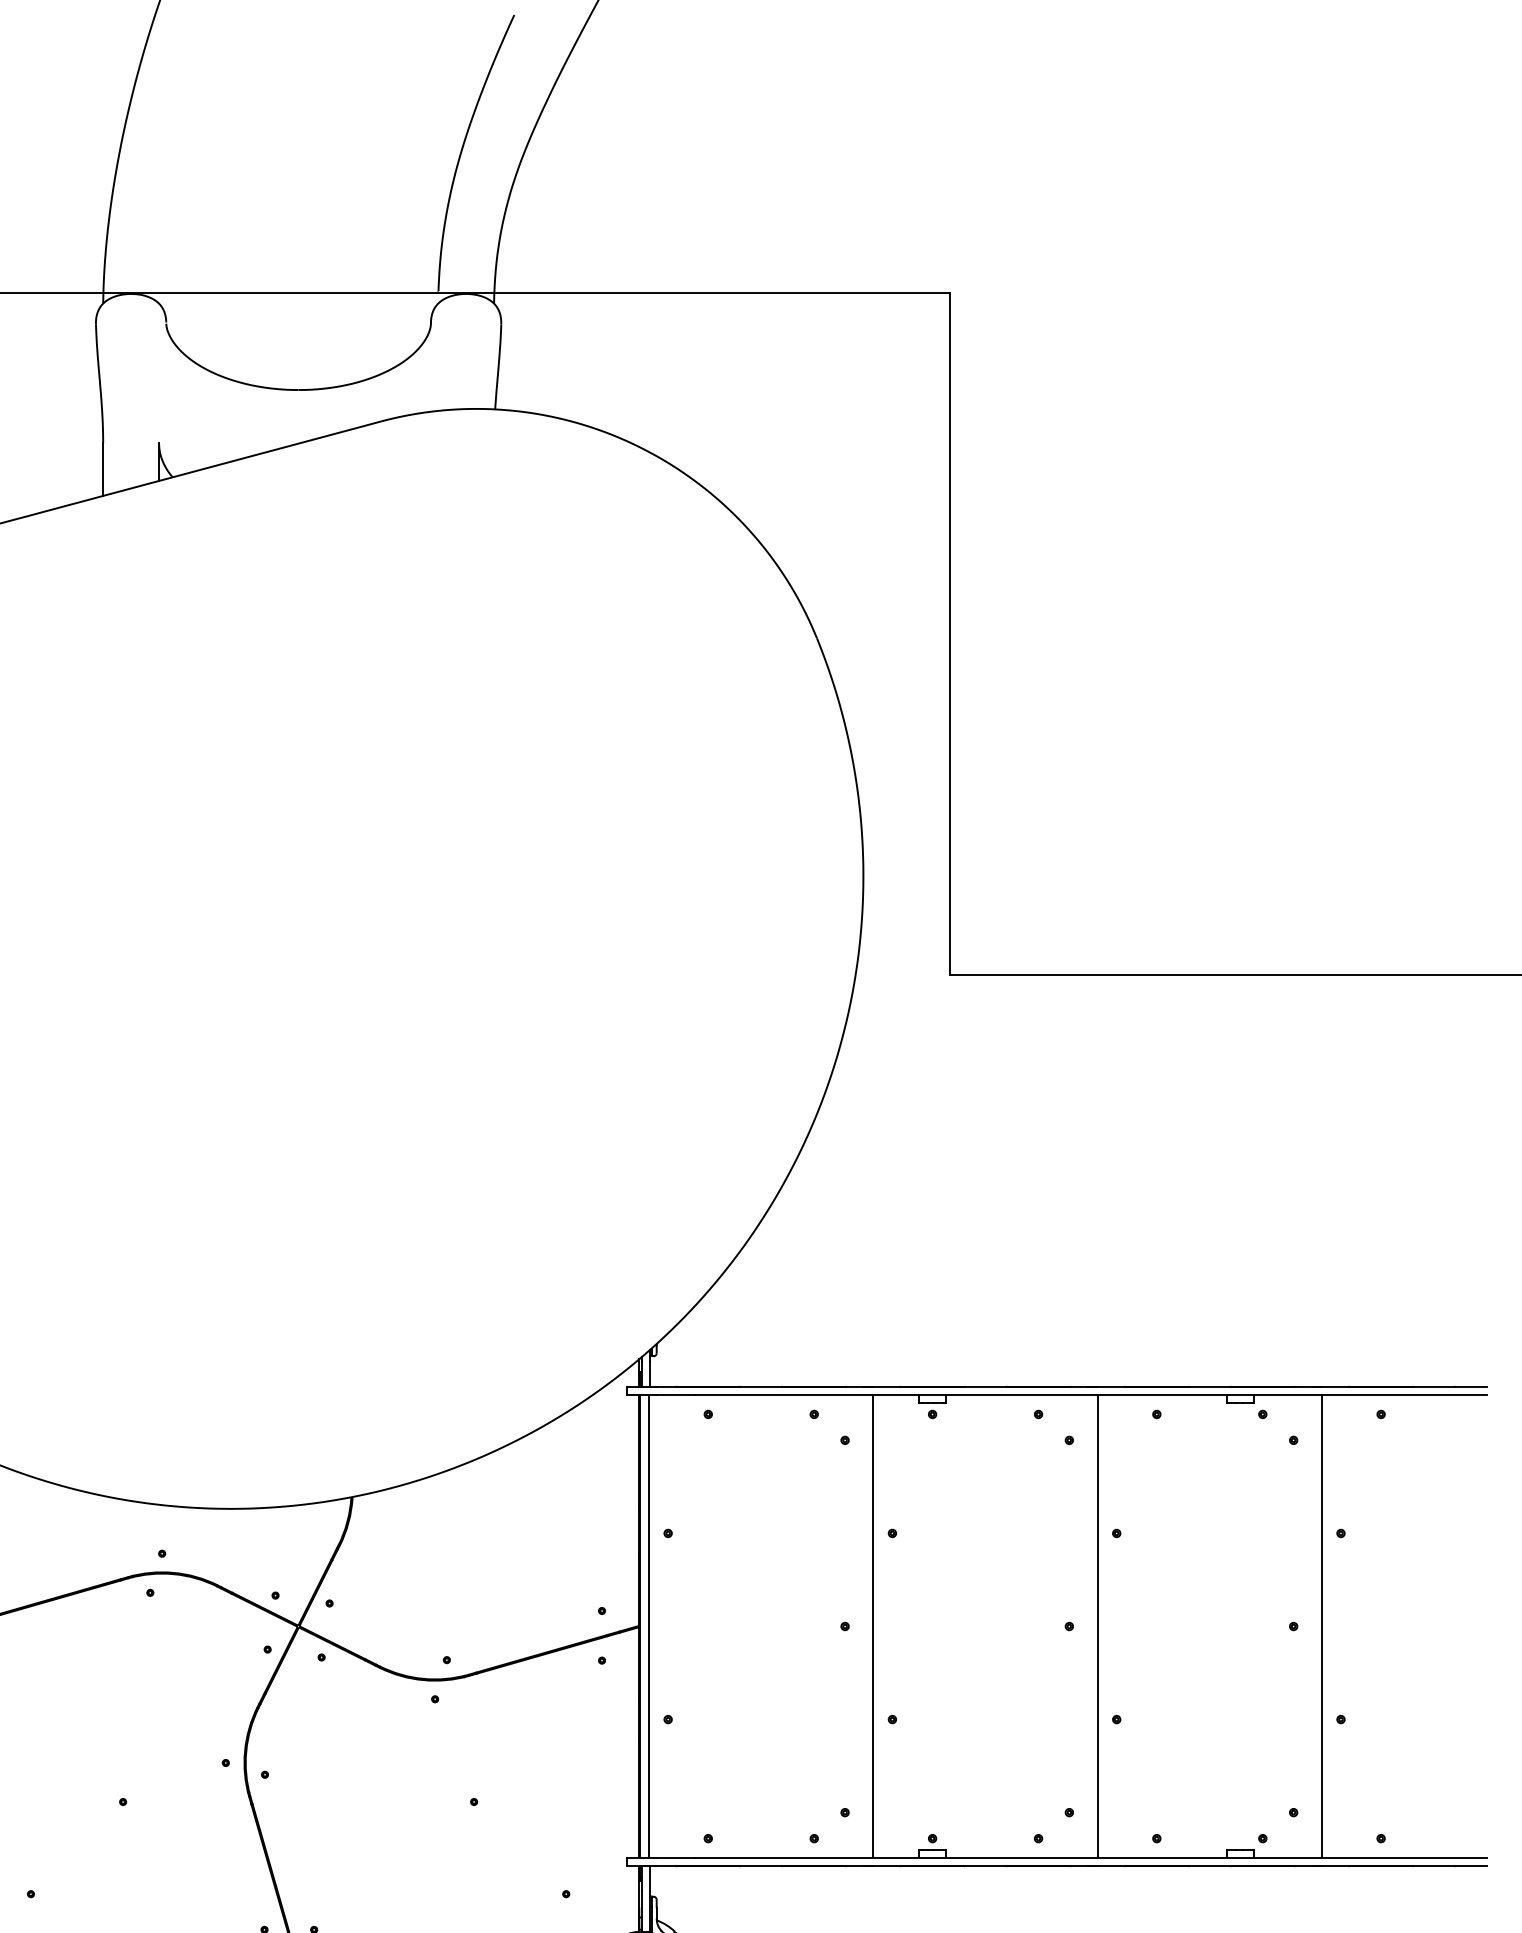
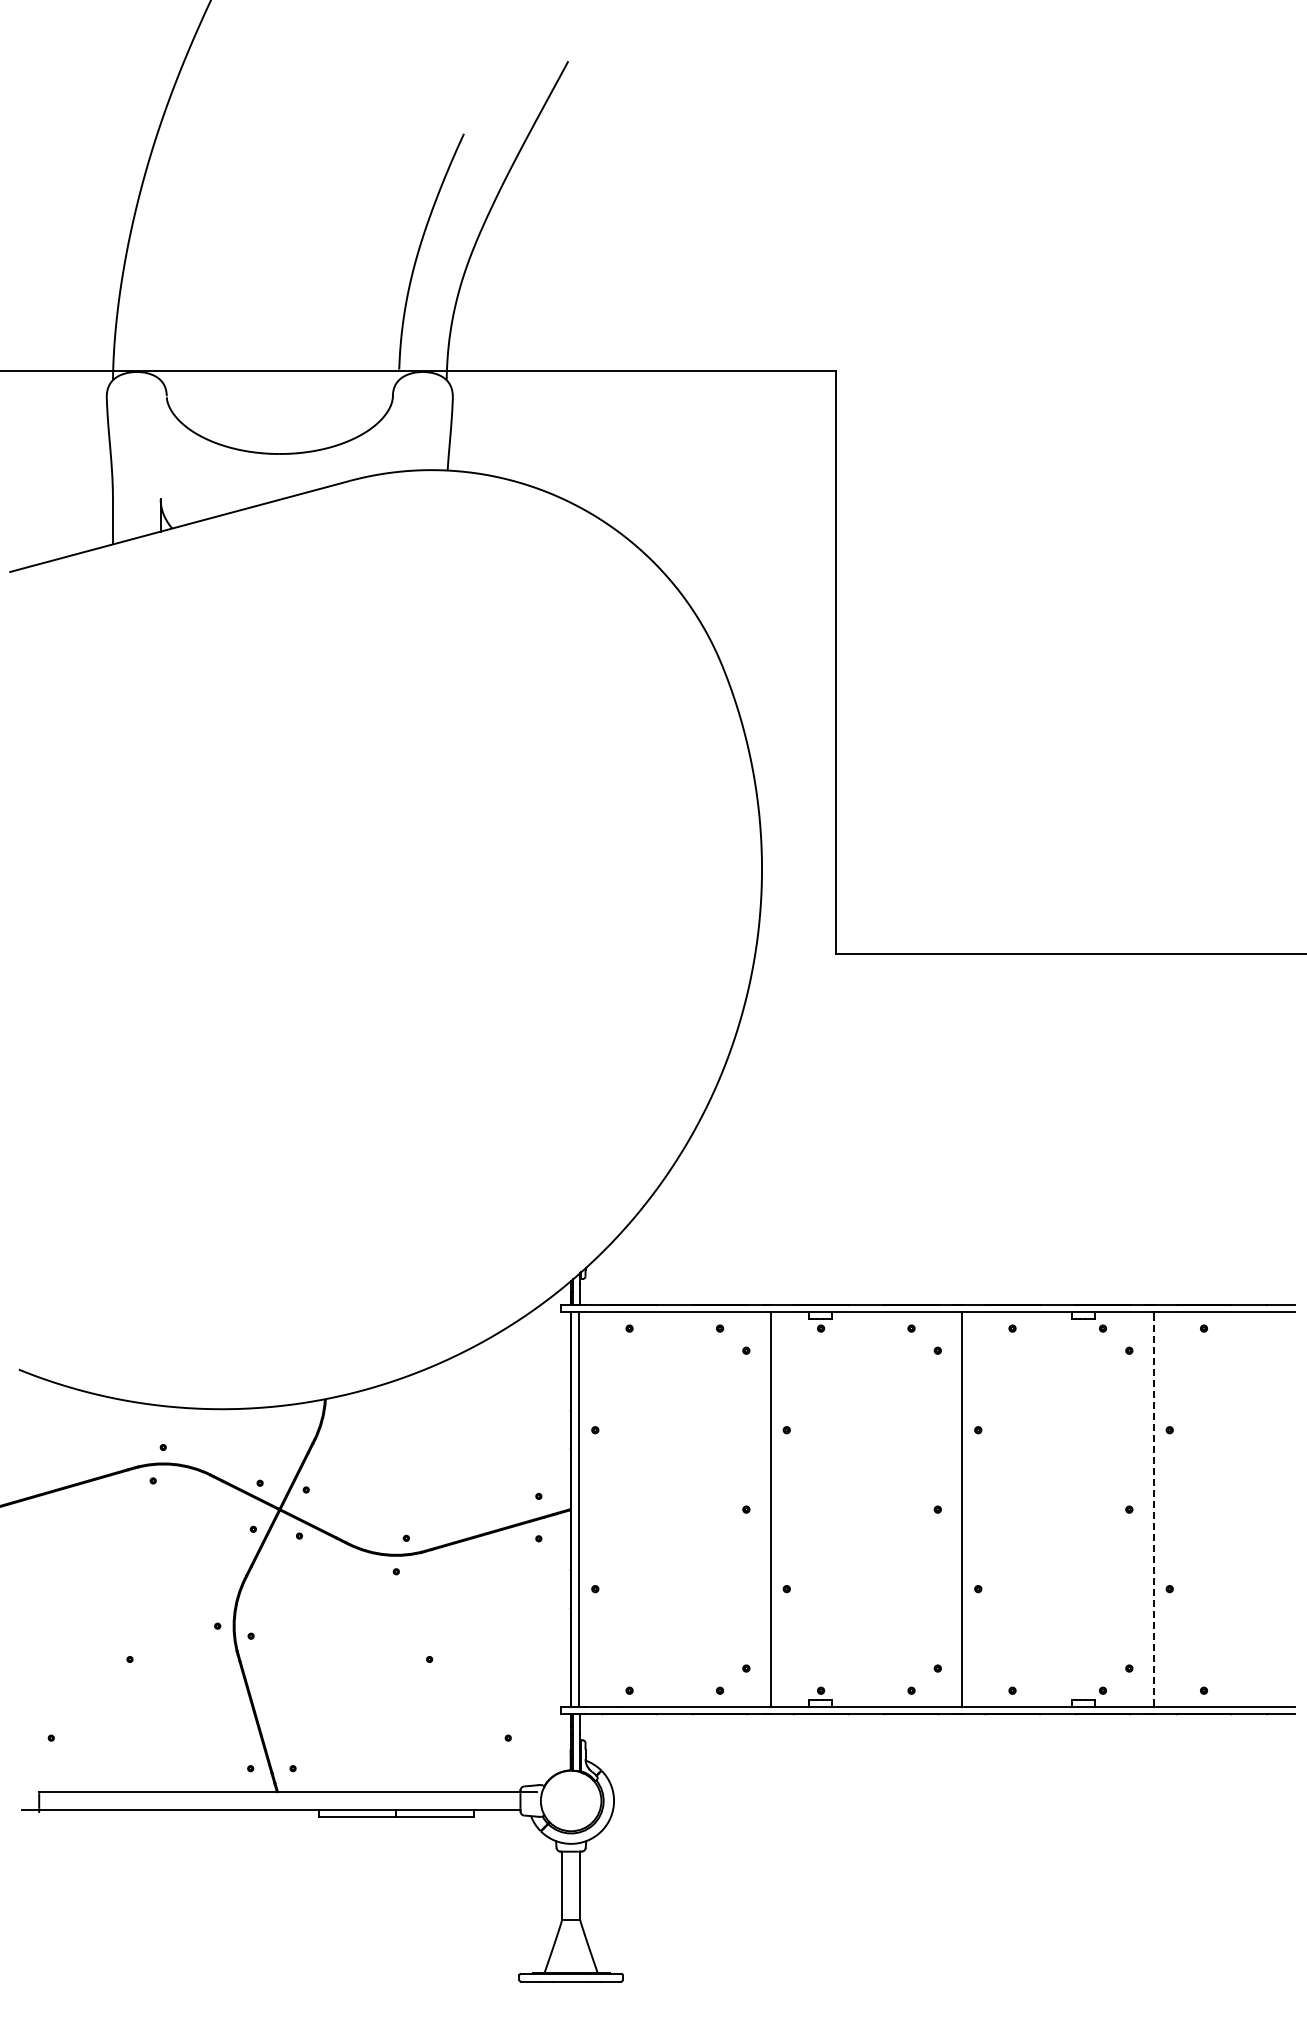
line: (1321, 1626) -> (1153, 1509), solid -> dashed

